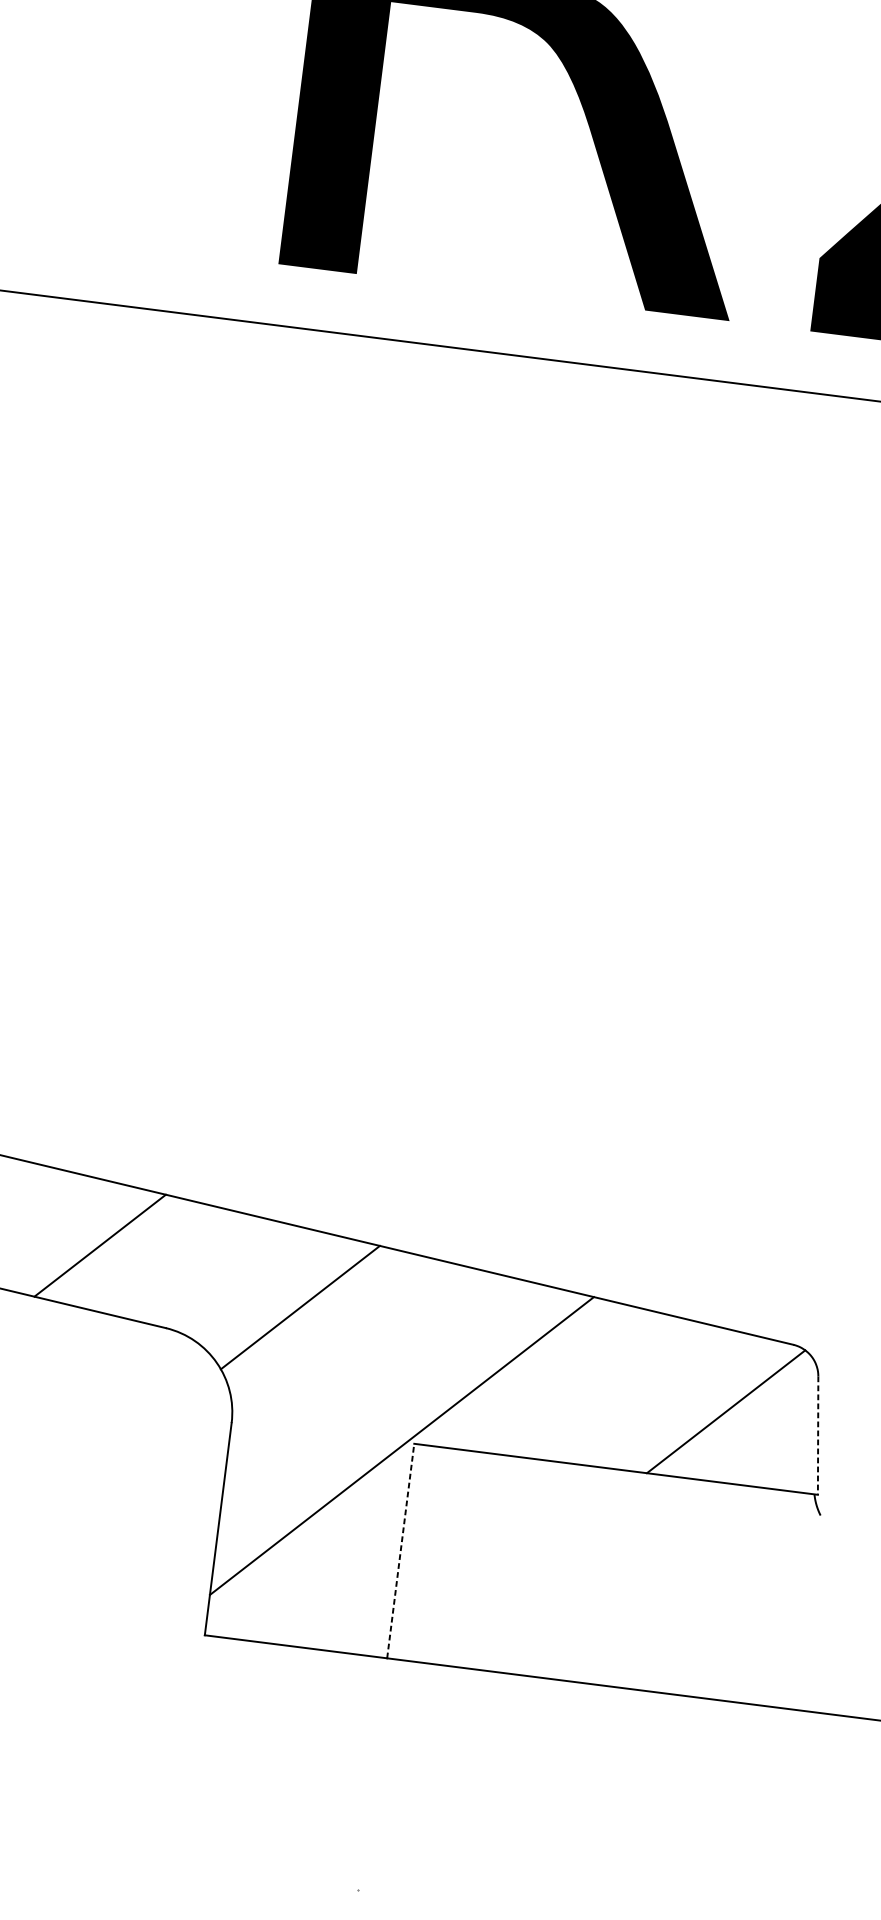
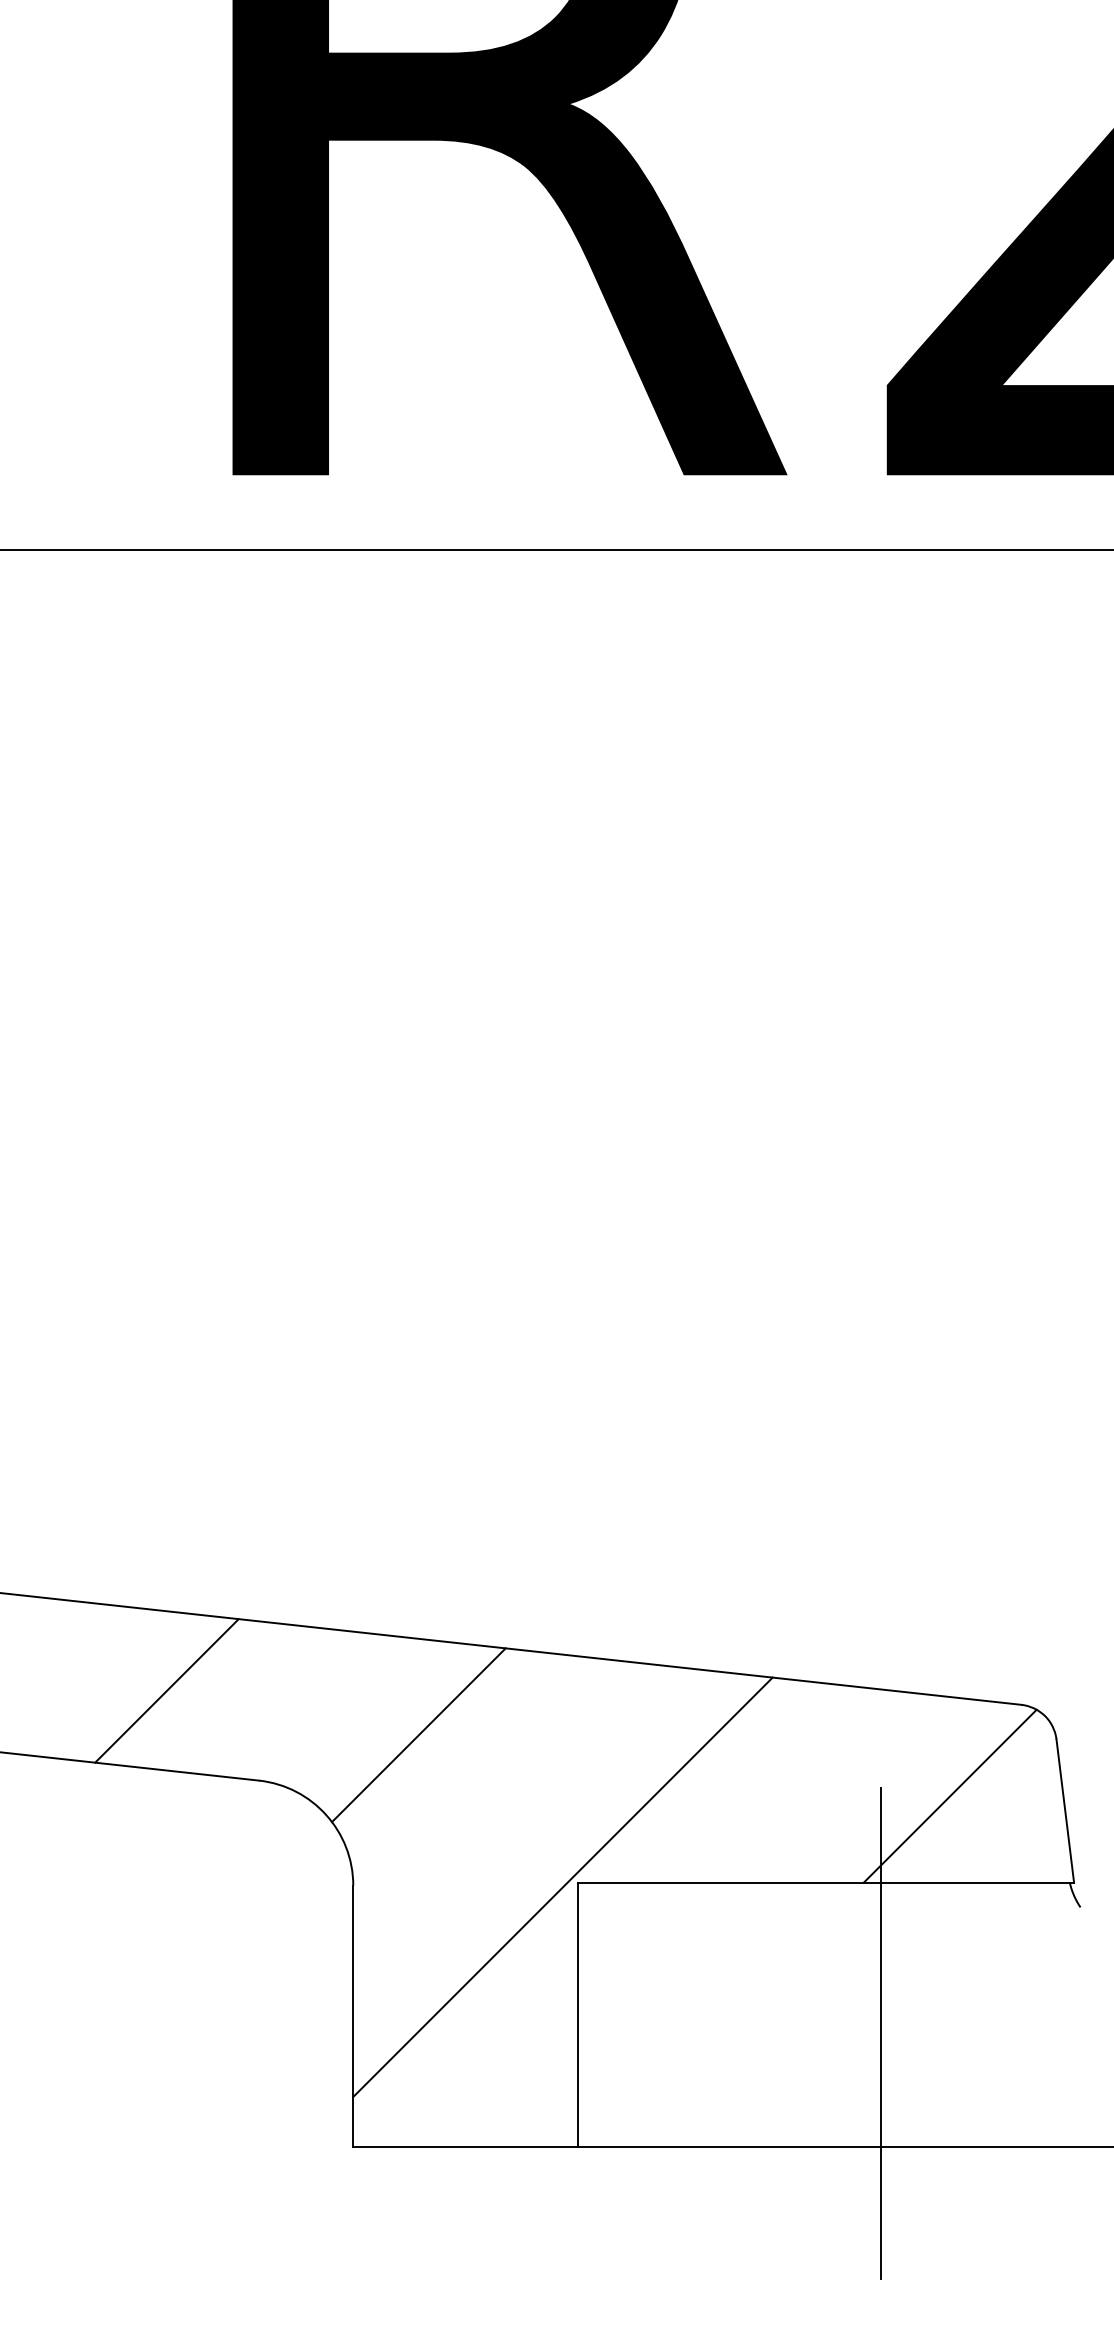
line: (818, 1436) -> (1065, 1811), dashed -> solid
line: (400, 1550) -> (577, 2014), dashed -> solid
line: (645, 1597) -> (881, 2033), added

